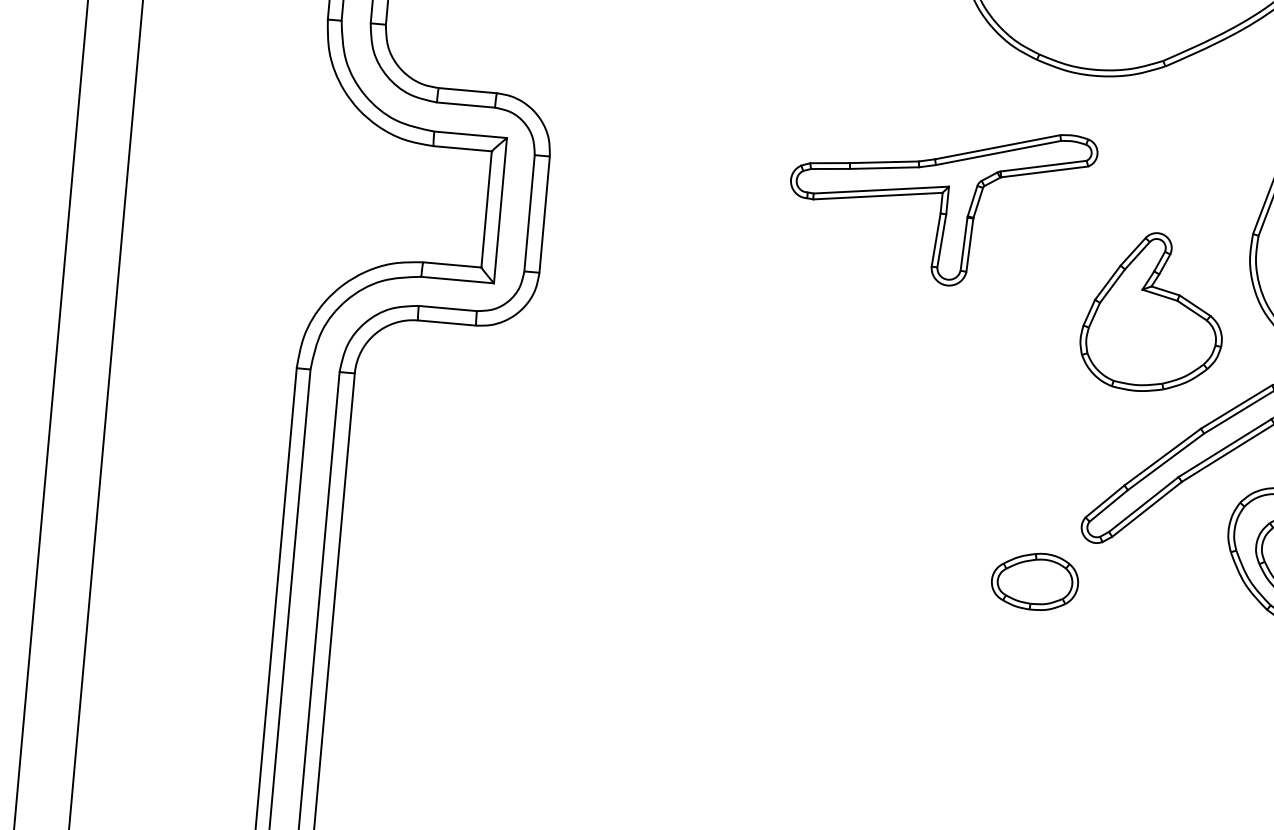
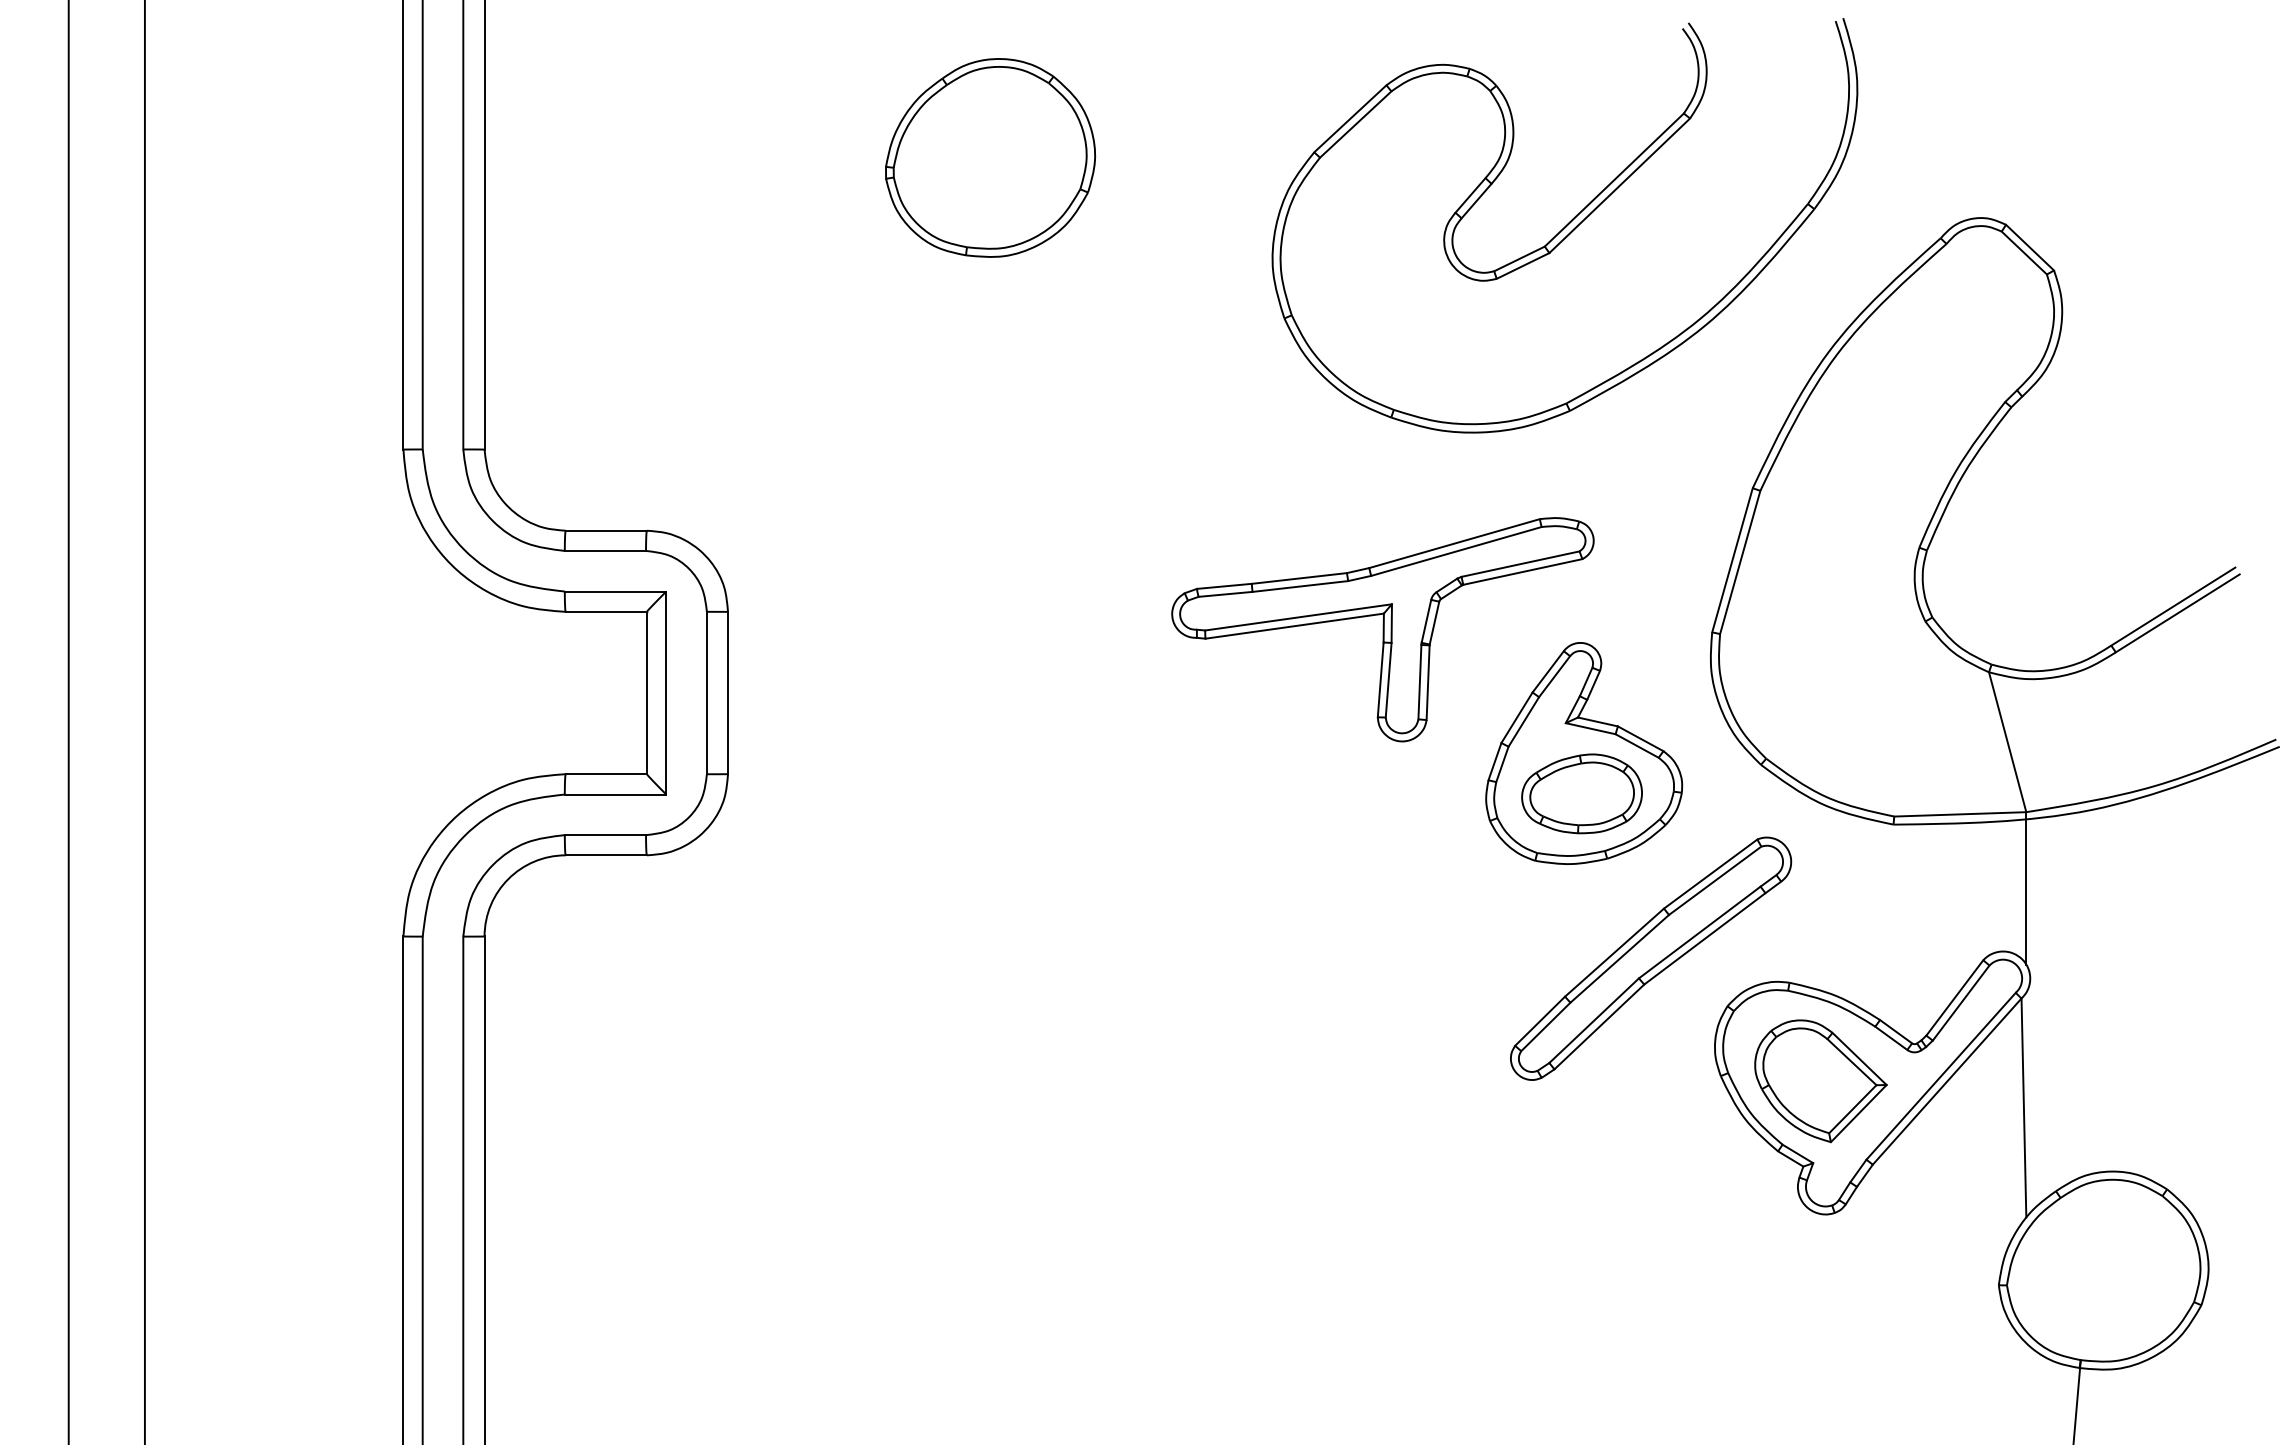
part: (940, 204) -> (1382, 629), moved
part: (1034, 581) -> (1581, 793), moved

